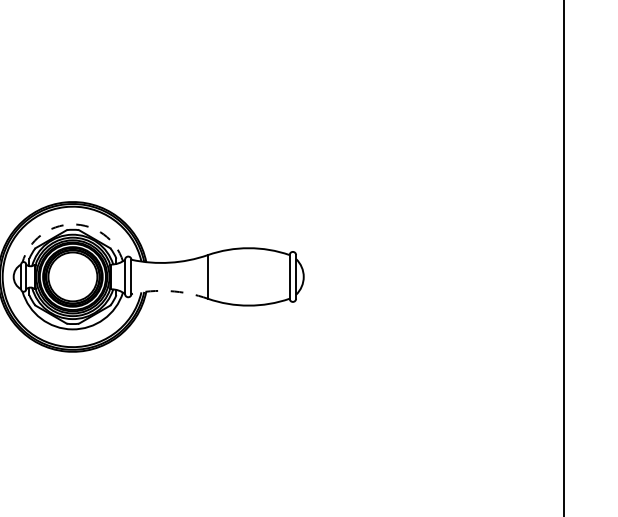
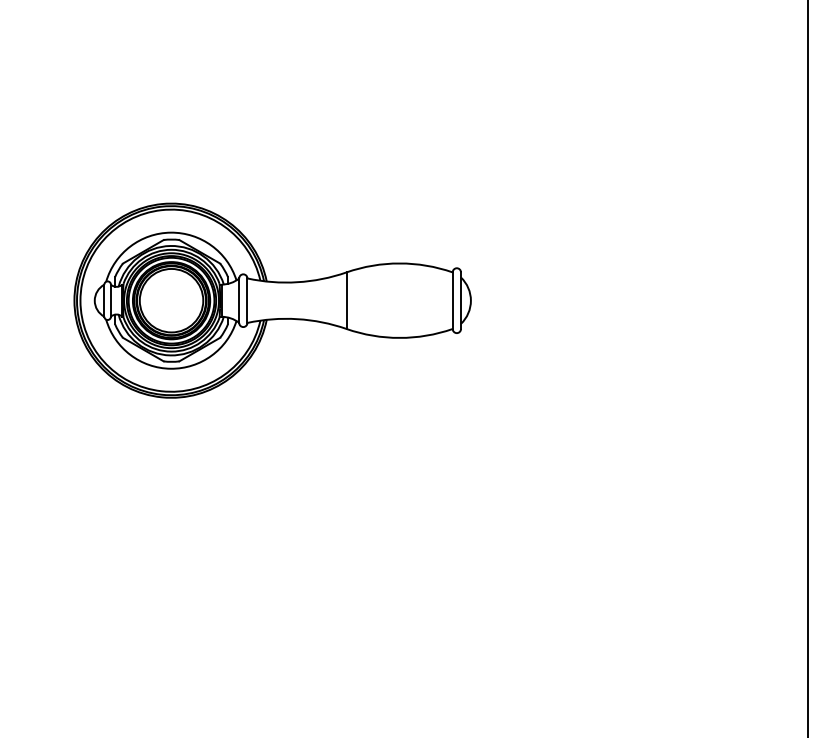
arc: (72, 224) -> (170, 232), dashed -> solid
arc: (170, 291) -> (297, 319), dashed -> solid

